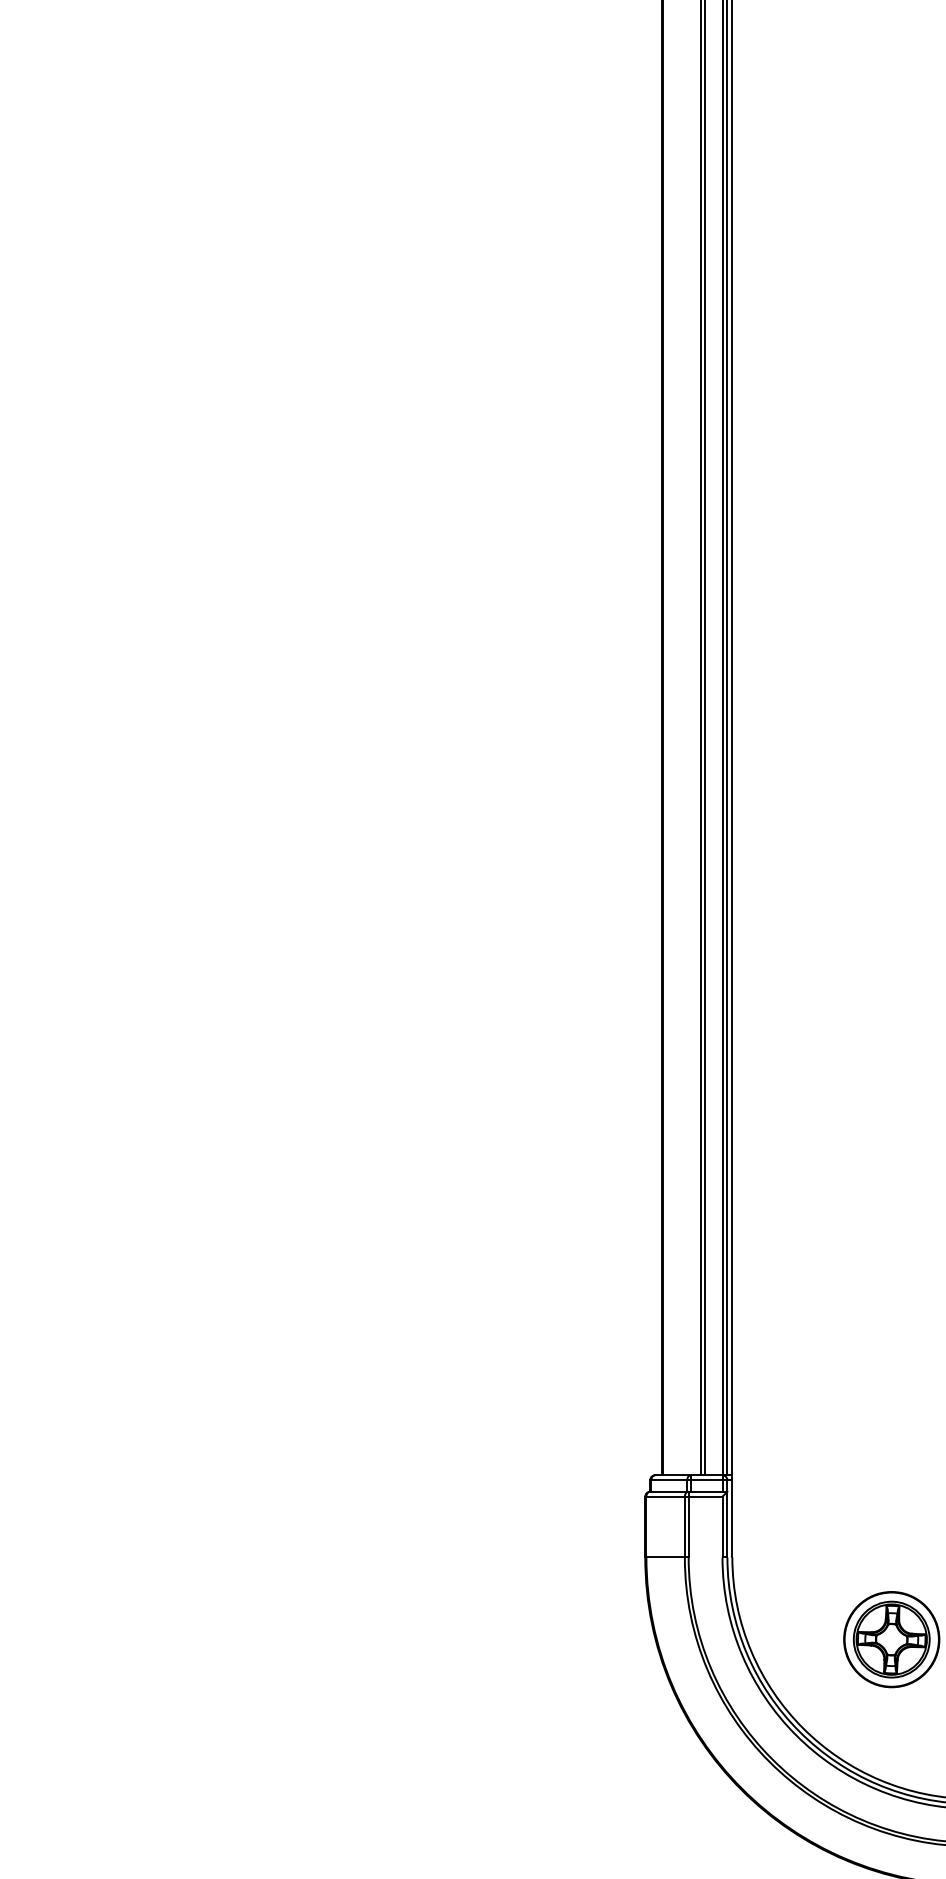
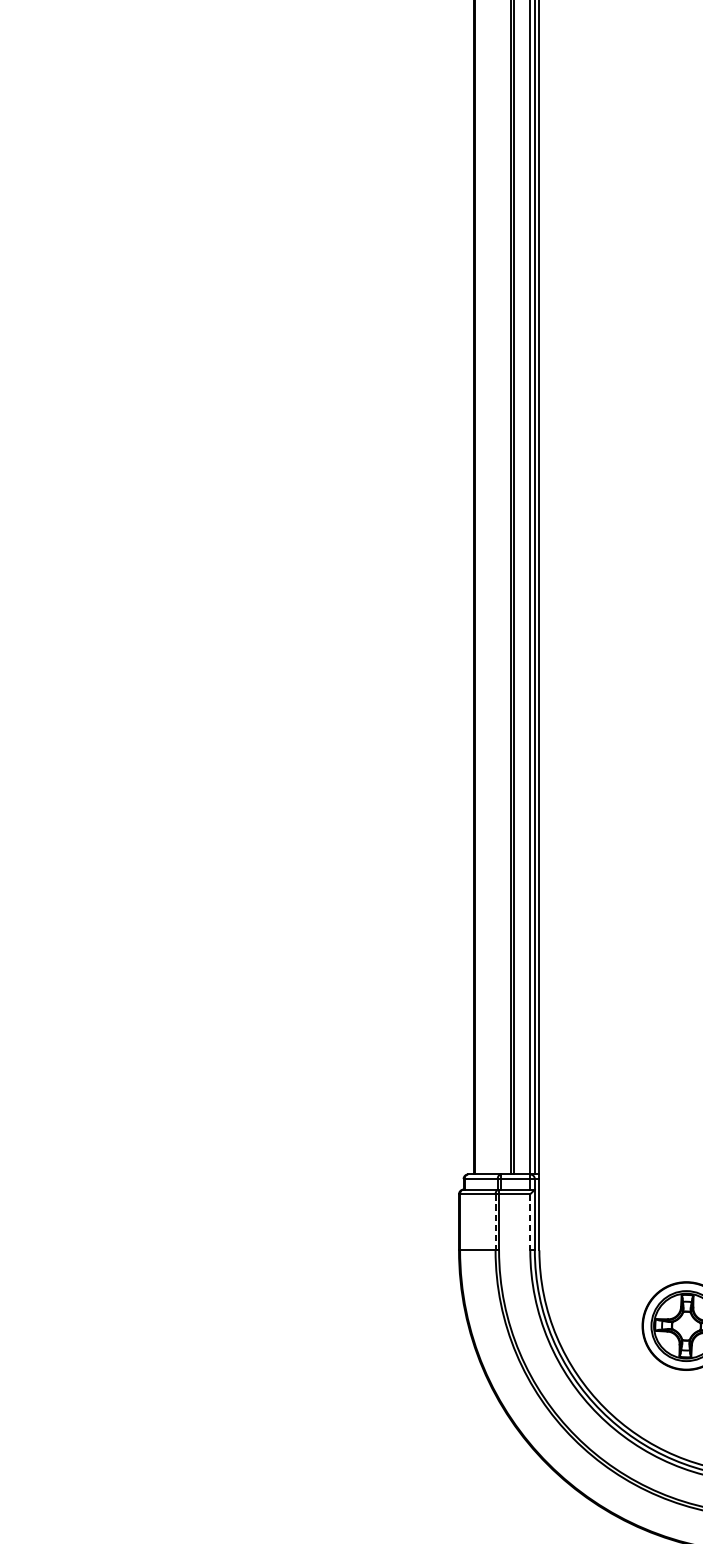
line: (684, 1527) -> (495, 1222), solid -> dashed
line: (722, 1527) -> (530, 1222), solid -> dashed

